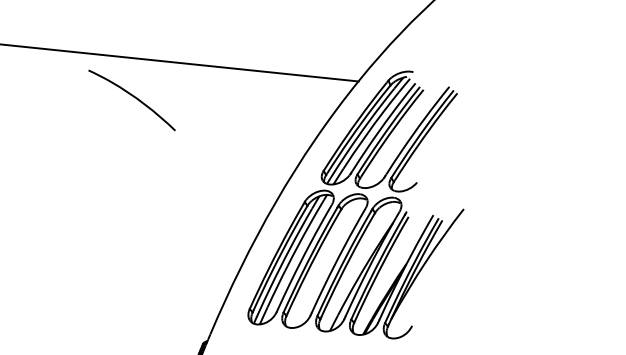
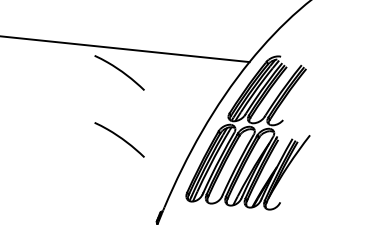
curve: (131, 214) -> (119, 138), added

